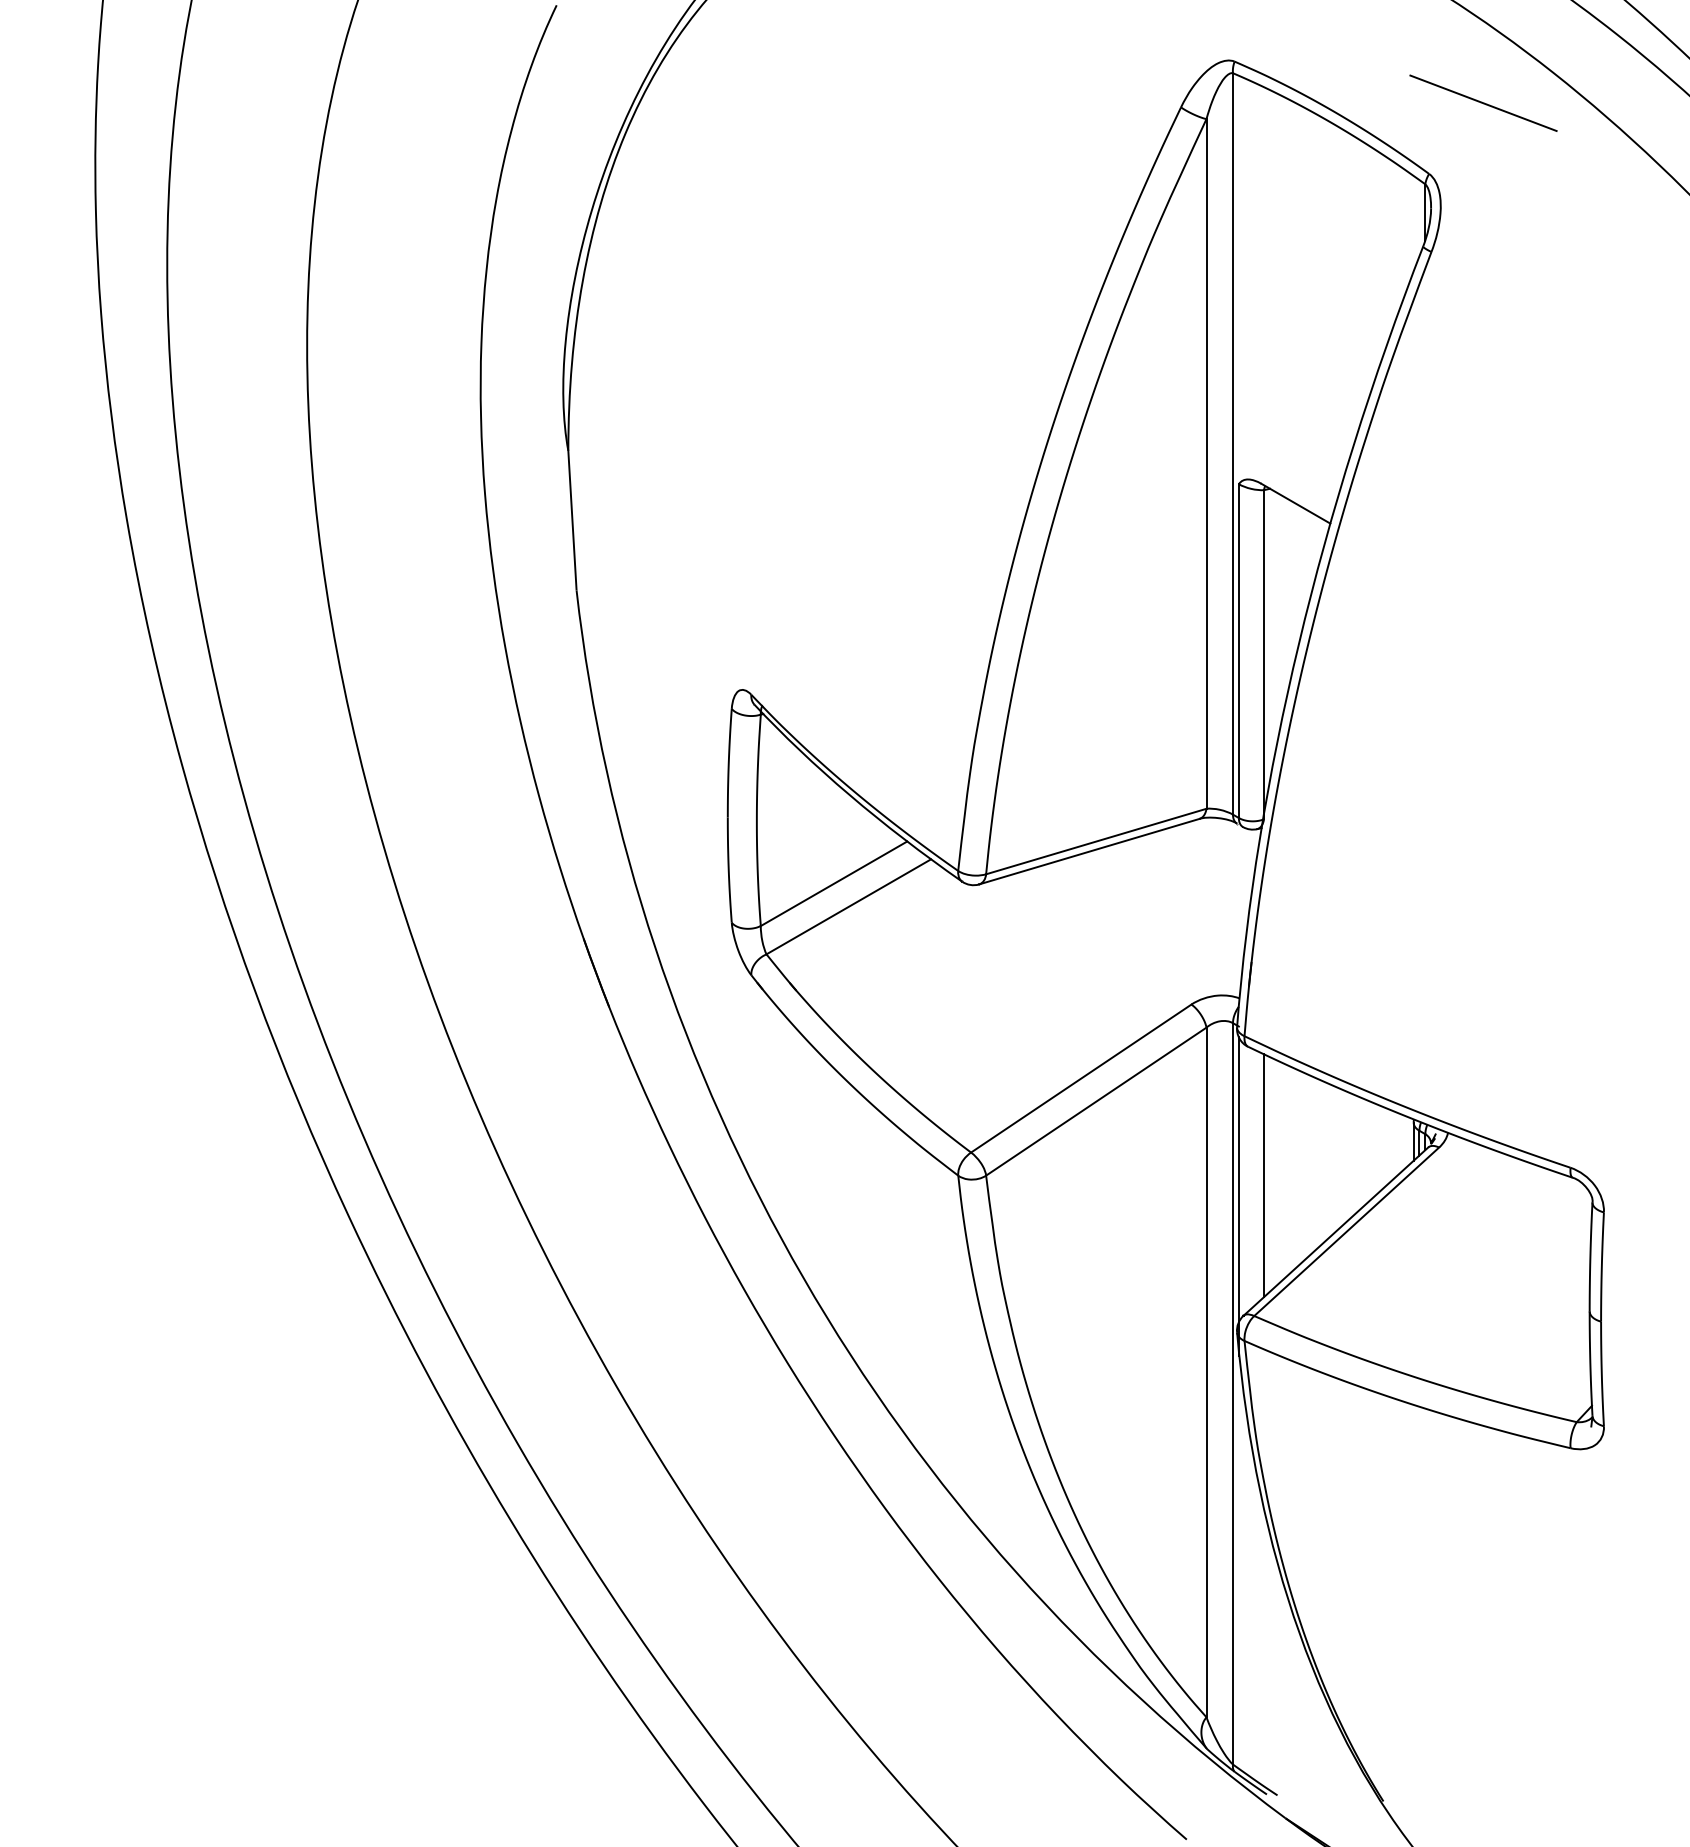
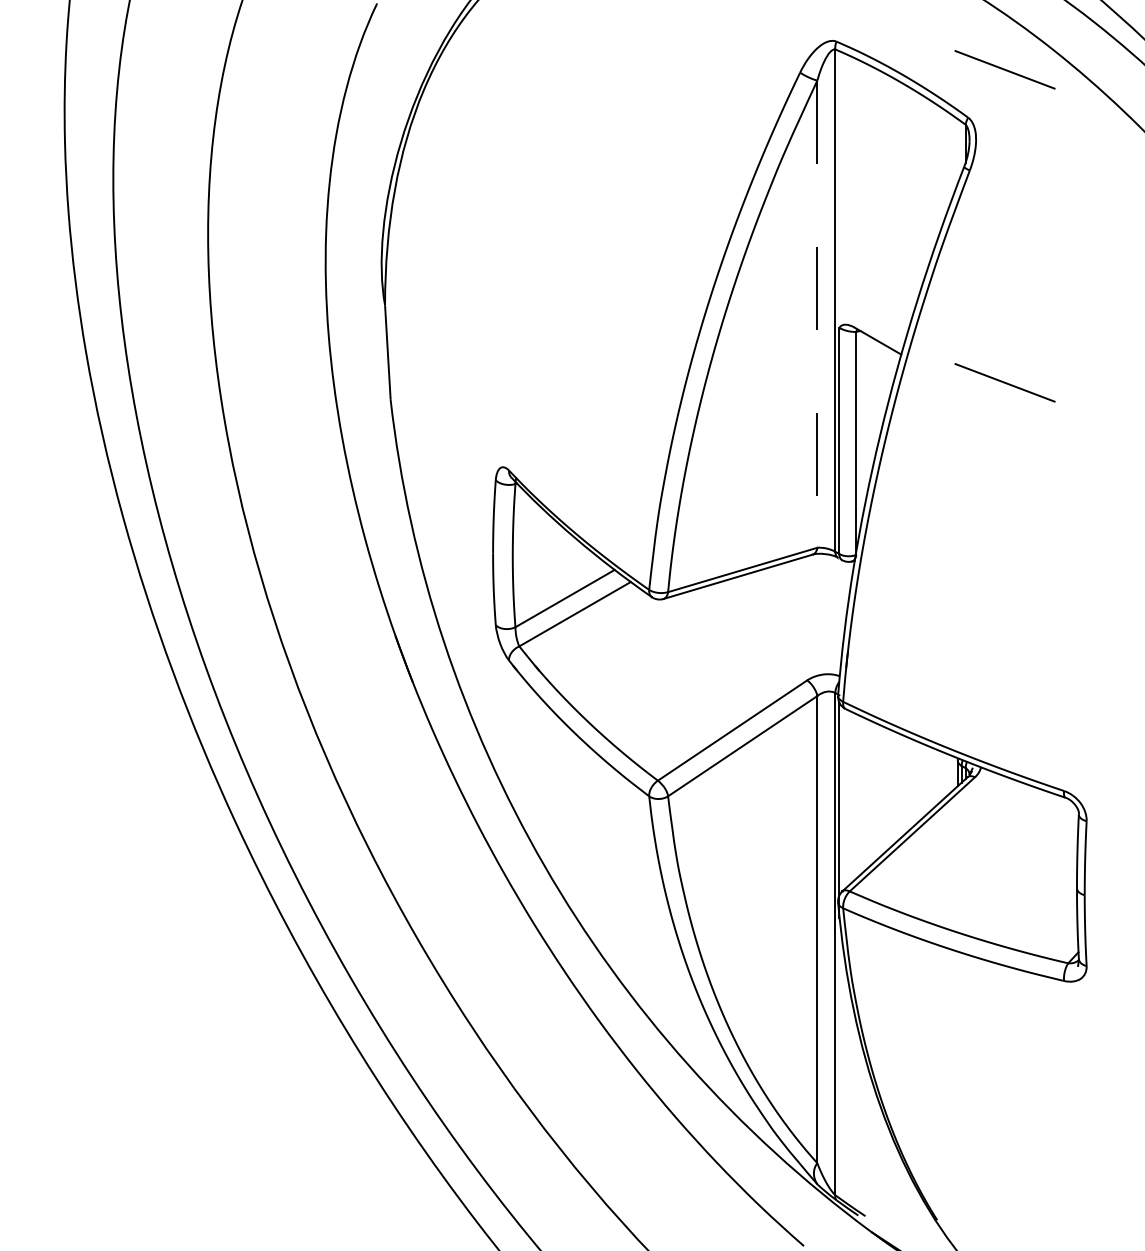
line: (1206, 464) -> (817, 314), solid -> dashed
line: (1482, 564) -> (1004, 382), added
line: (1264, 1175) -> (856, 796), removed

